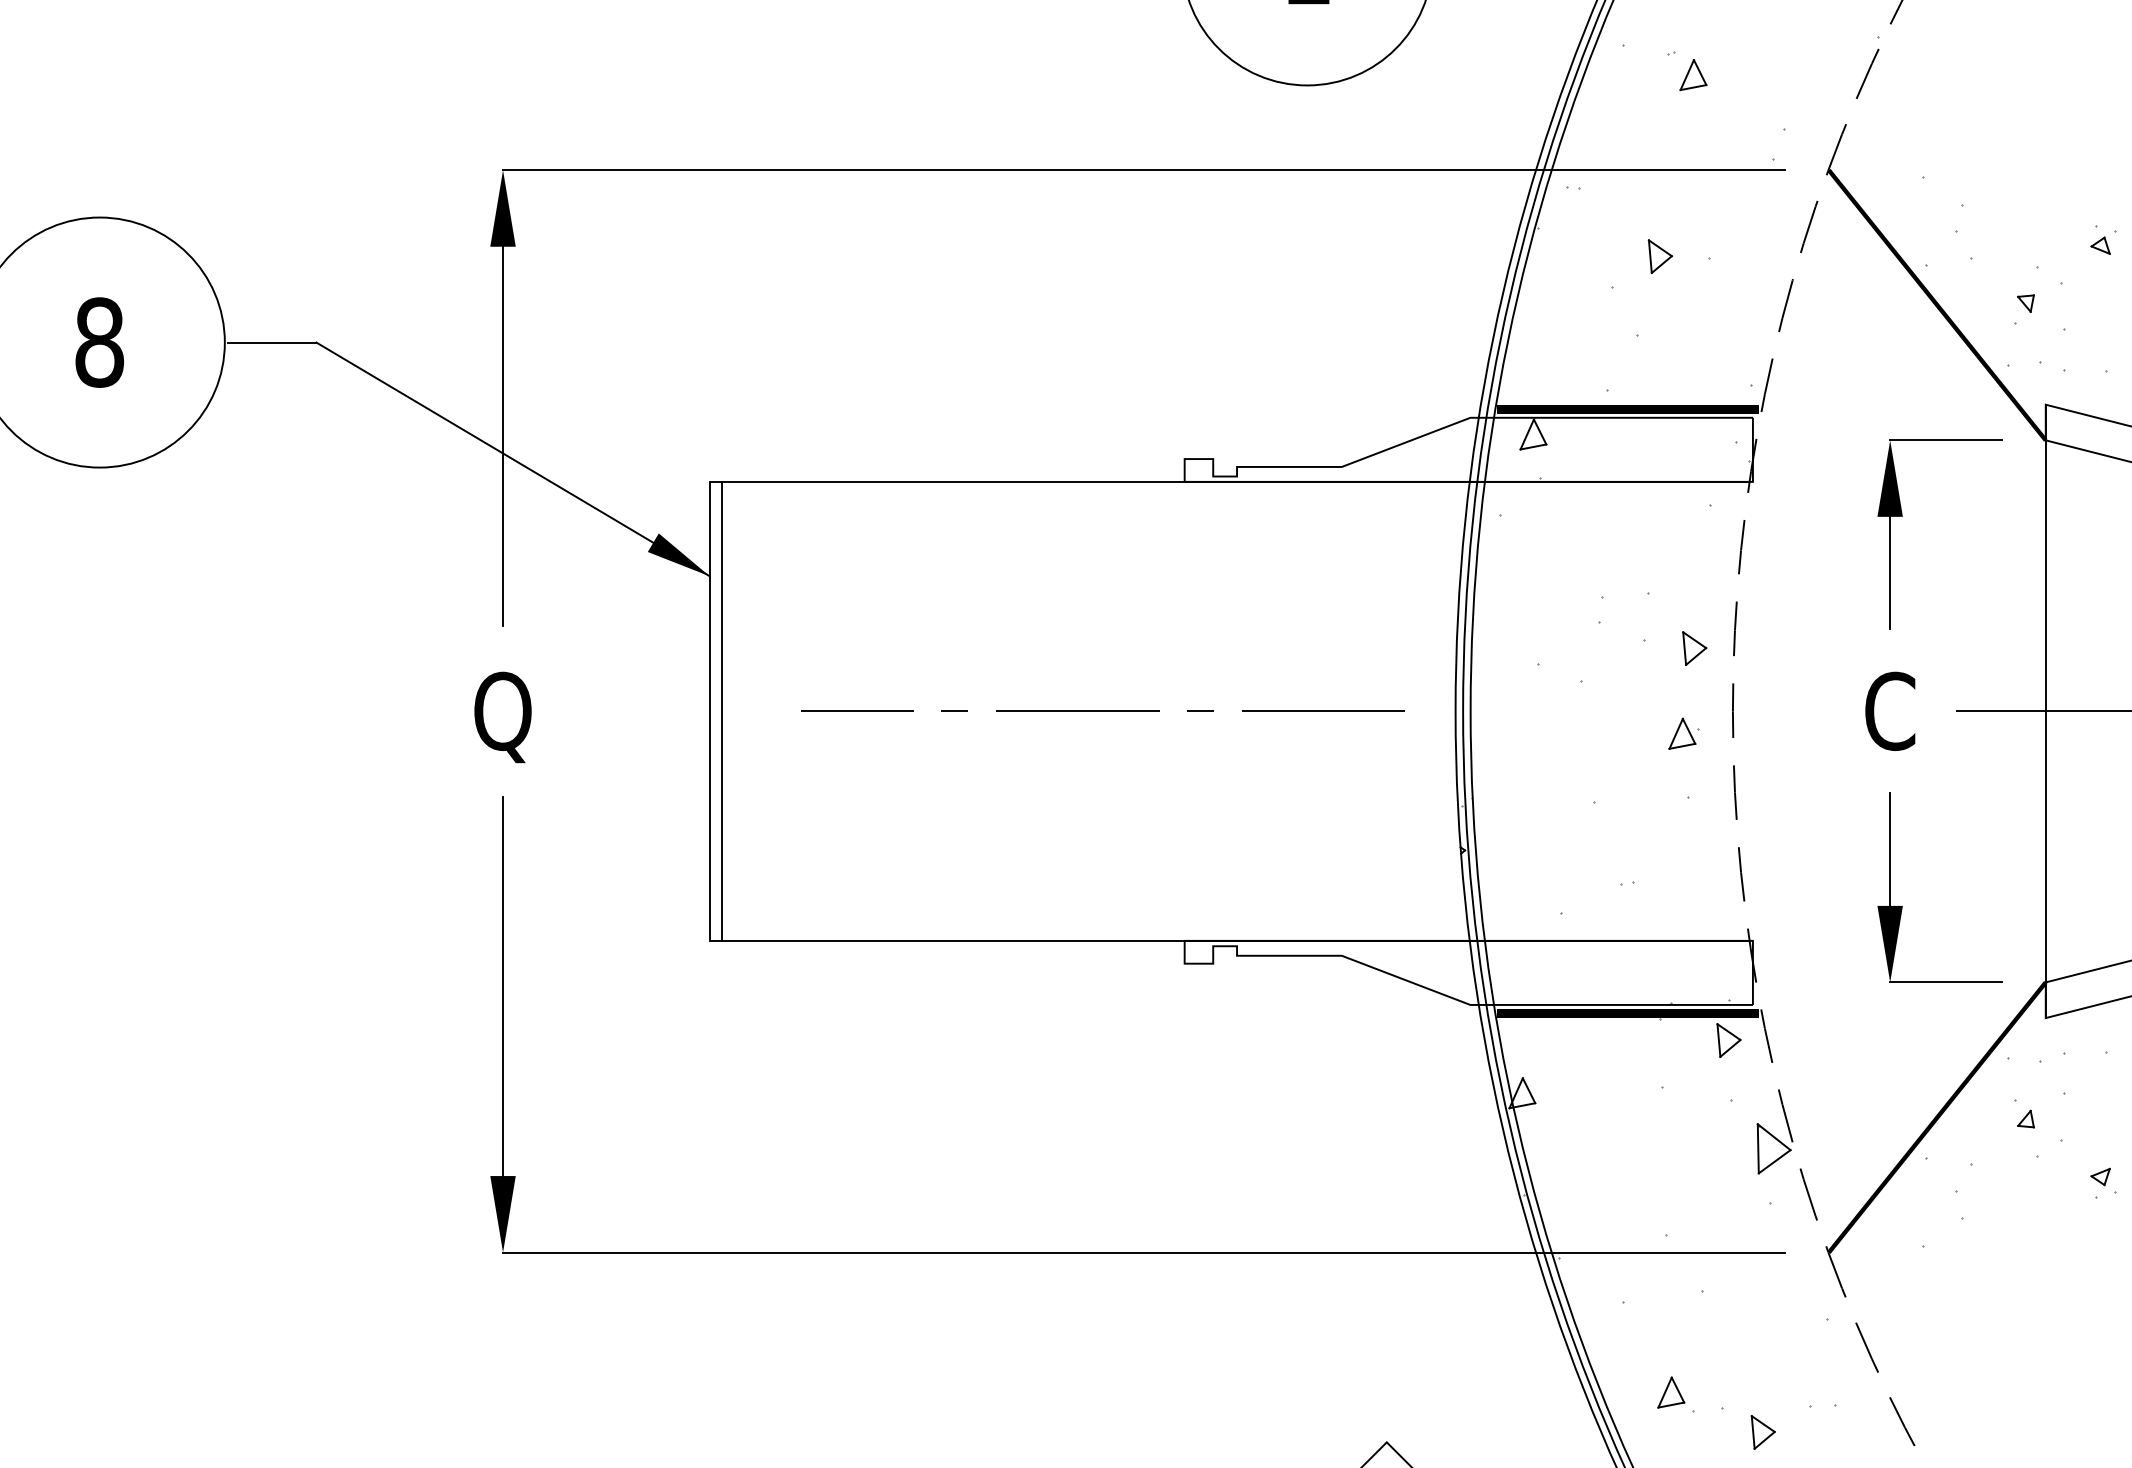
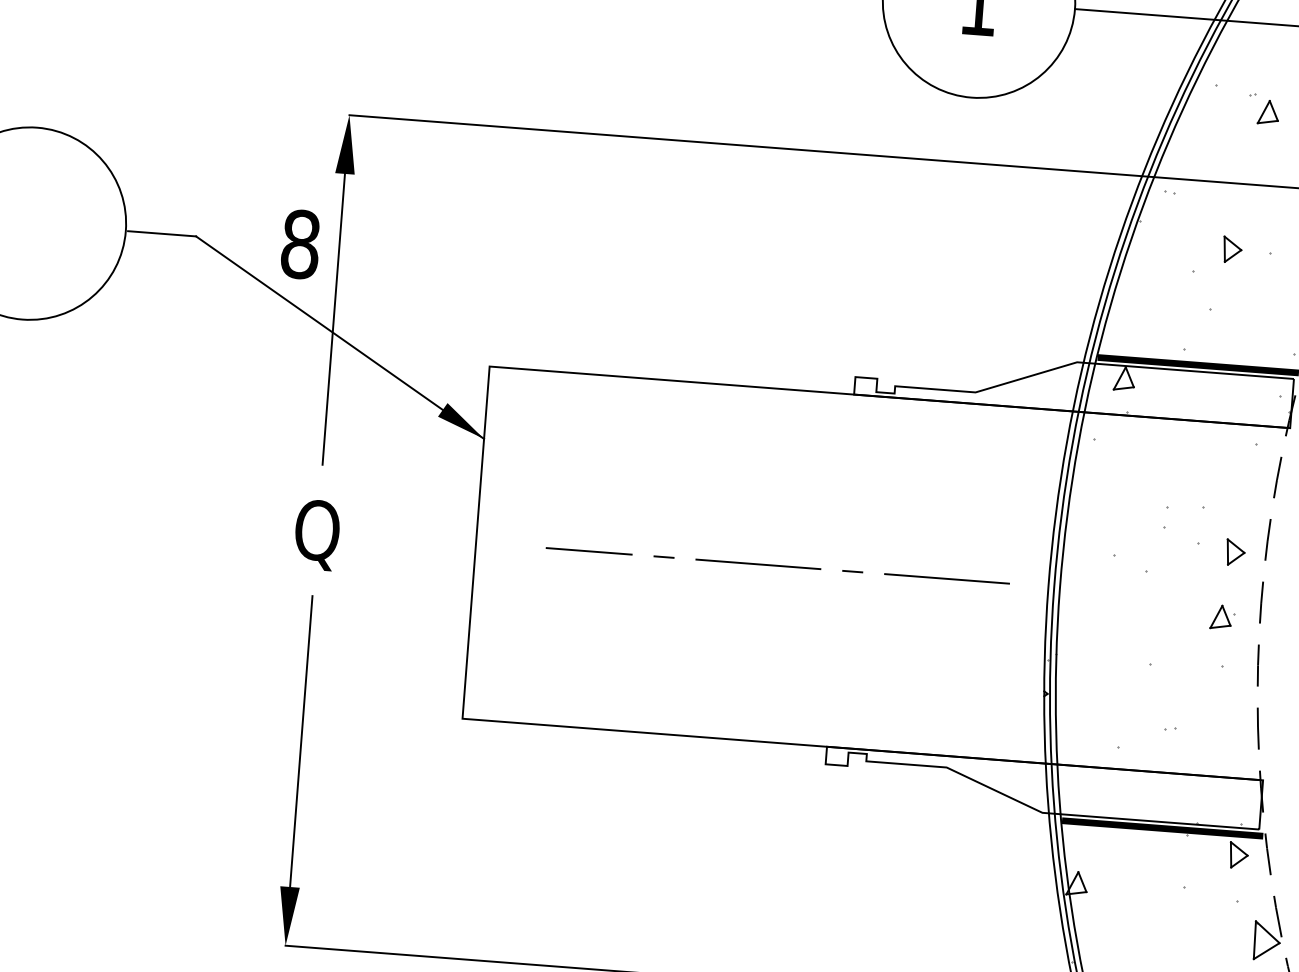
text: (99, 342) -> (300, 244), moved
line: (721, 710) -> (485, 542), removed

